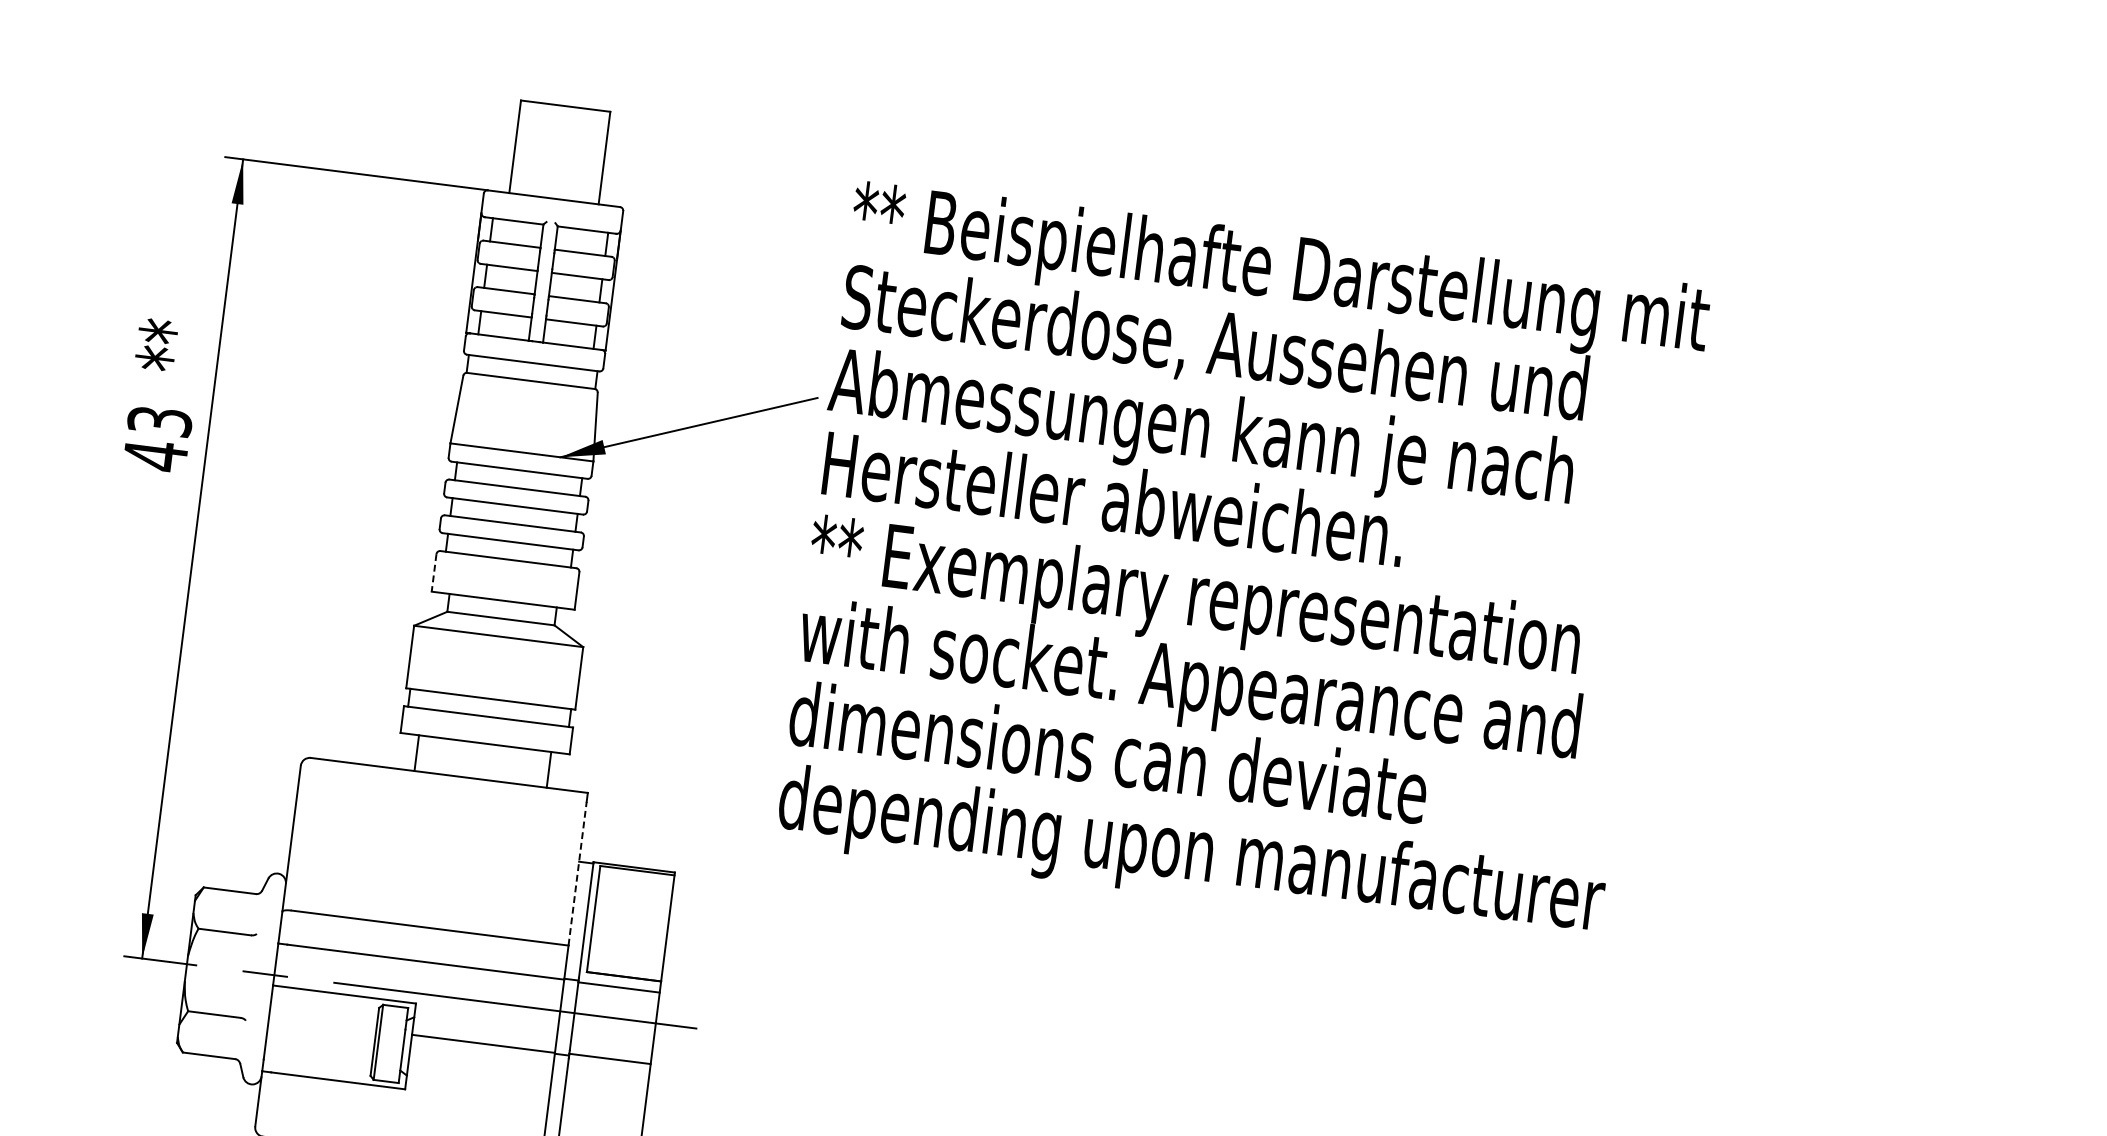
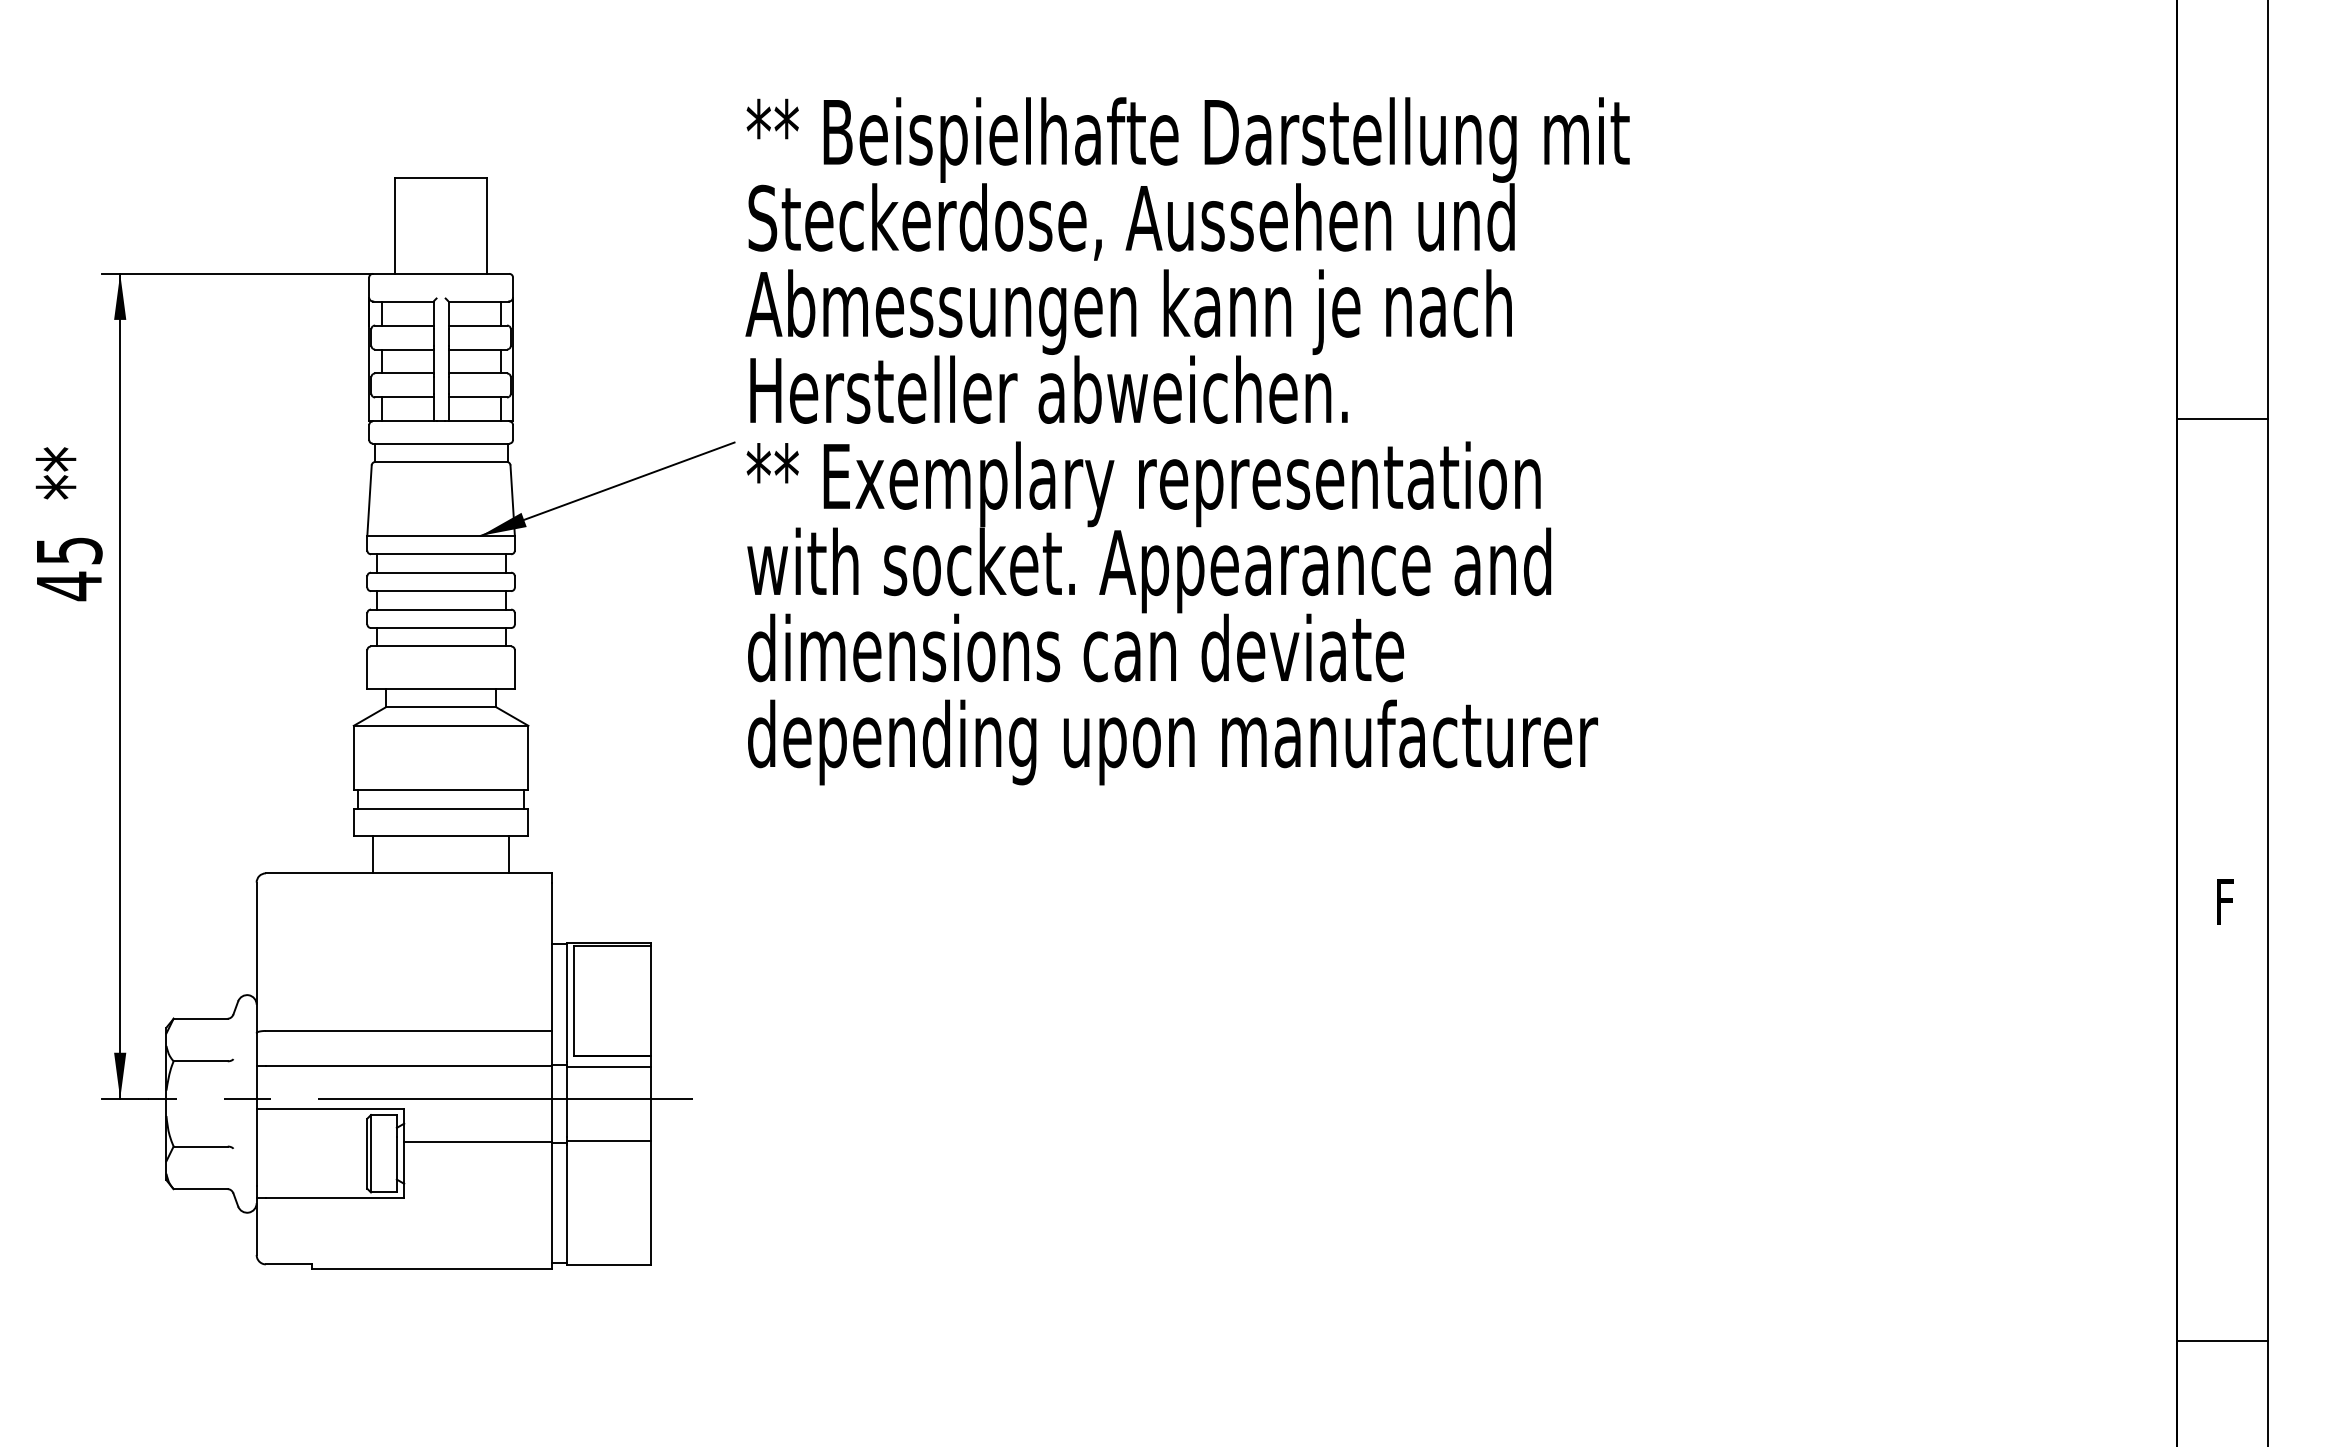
text: (159, 421) -> (68, 550), 43 -> 45
text: (1242, 565) -> (1187, 441), moved
line: (434, 573) -> (367, 670), dashed -> solid
line: (577, 873) -> (551, 956), dashed -> solid

